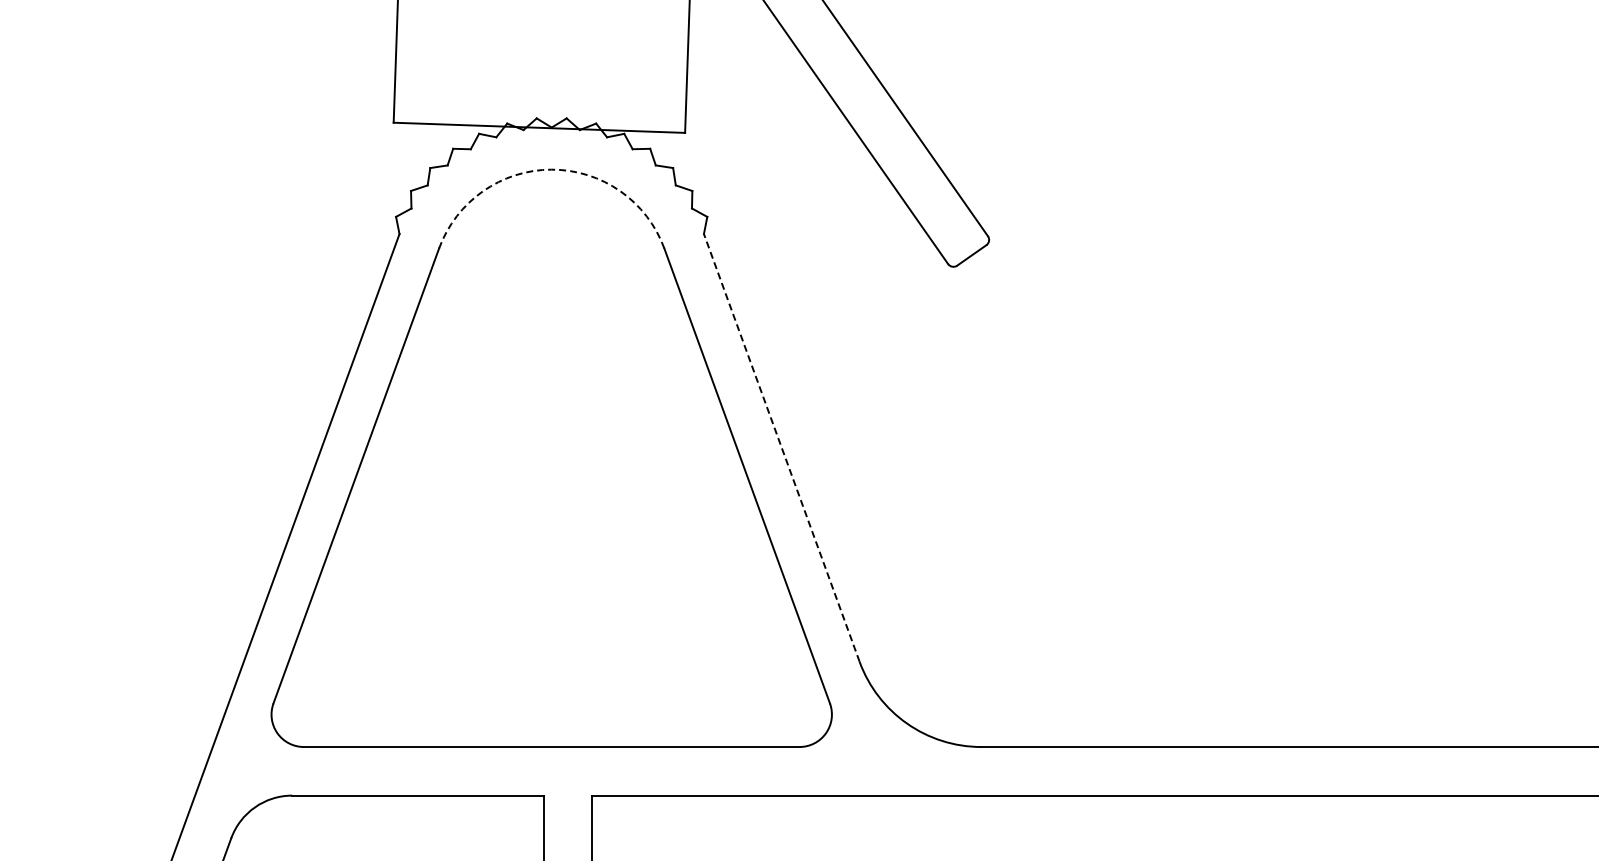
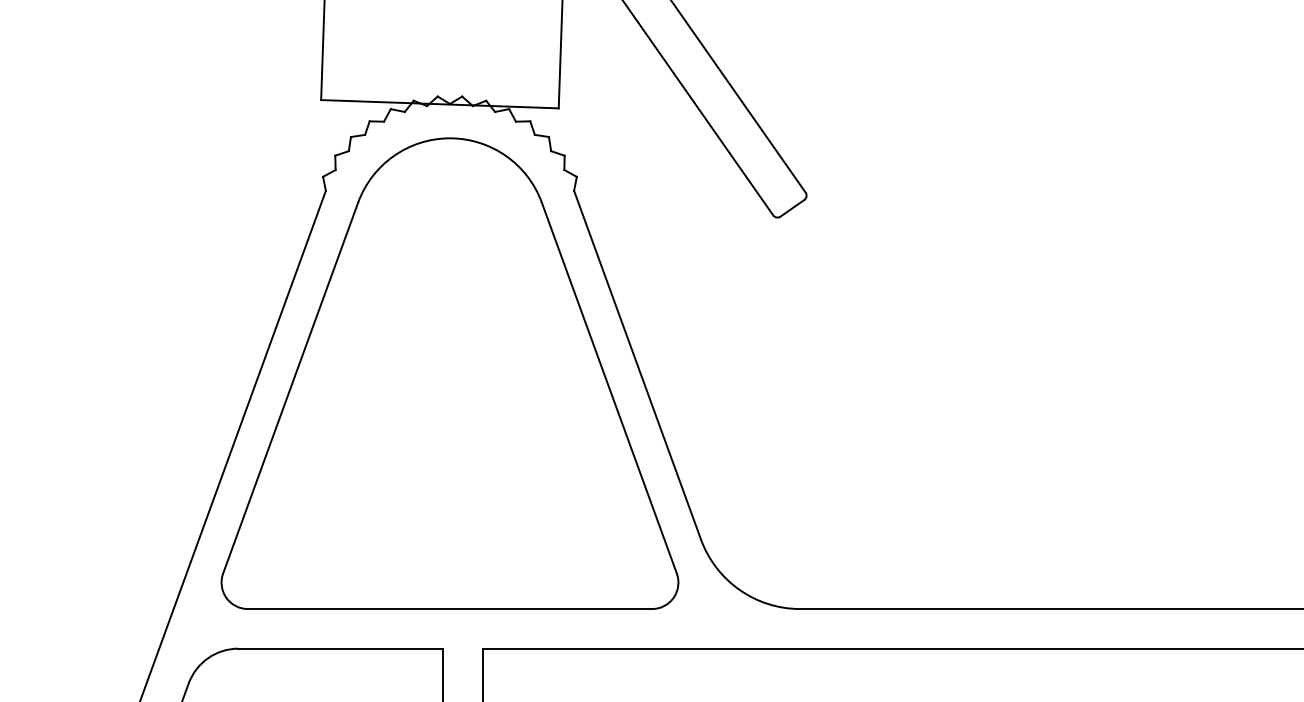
arc: (551, 169) -> (449, 138), dashed -> solid
line: (781, 447) -> (637, 364), dashed -> solid

